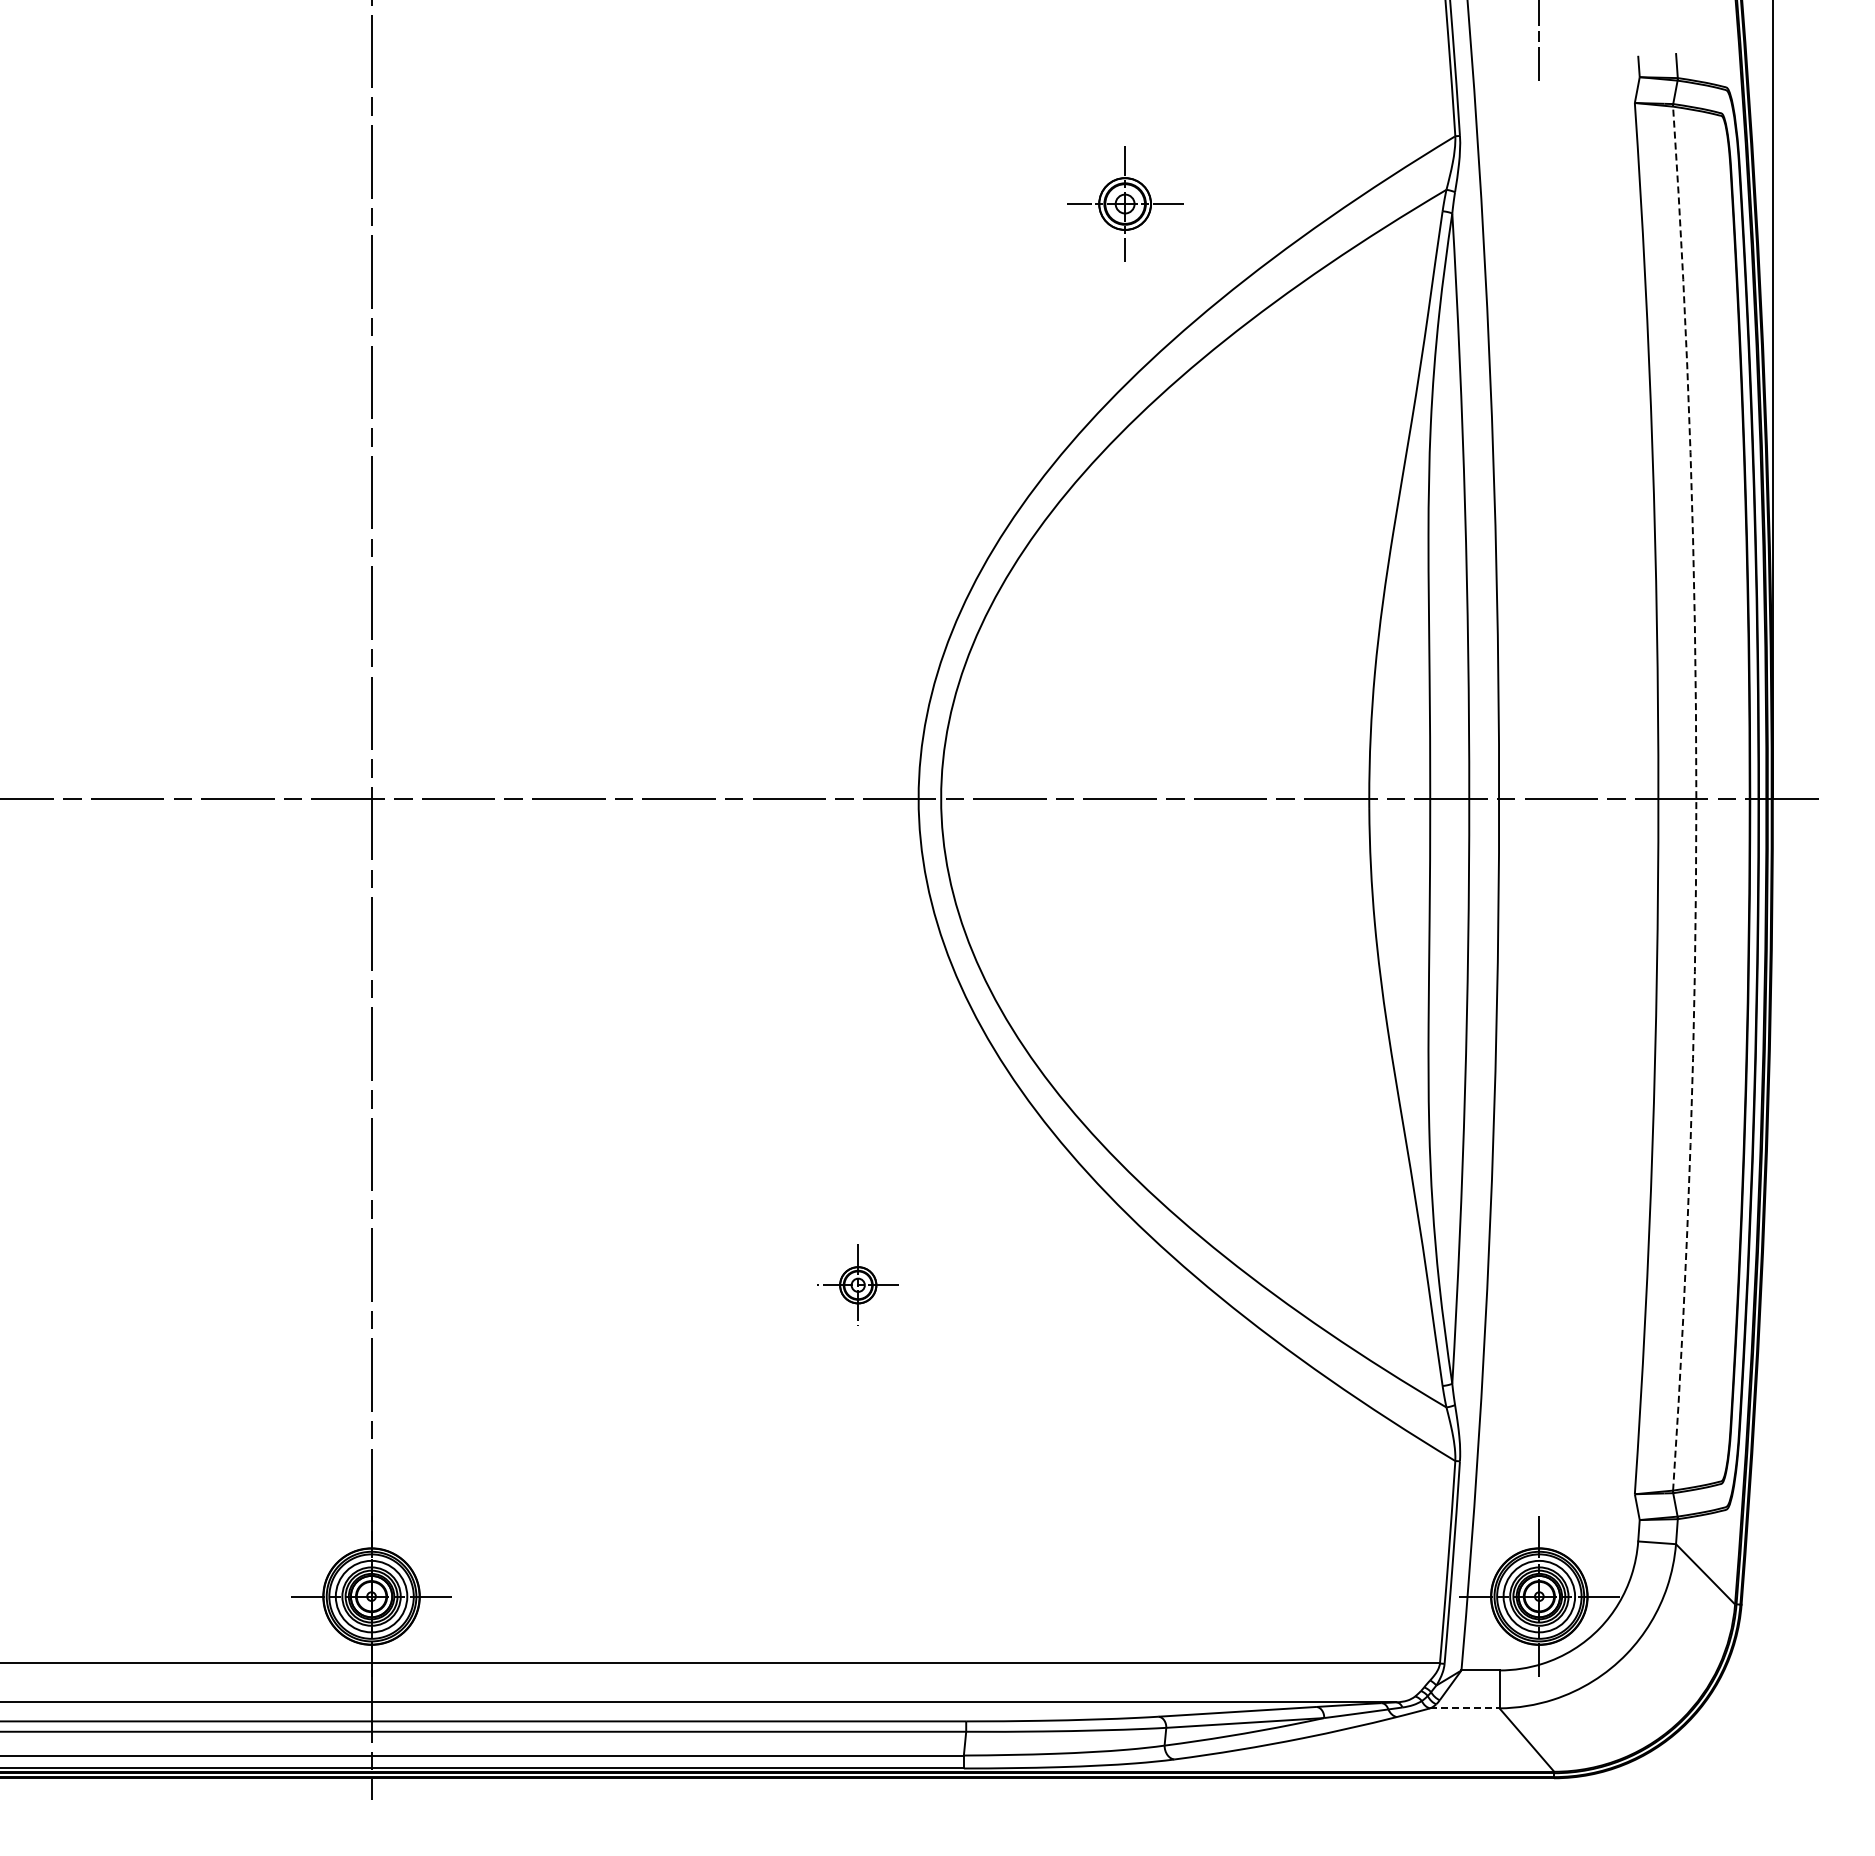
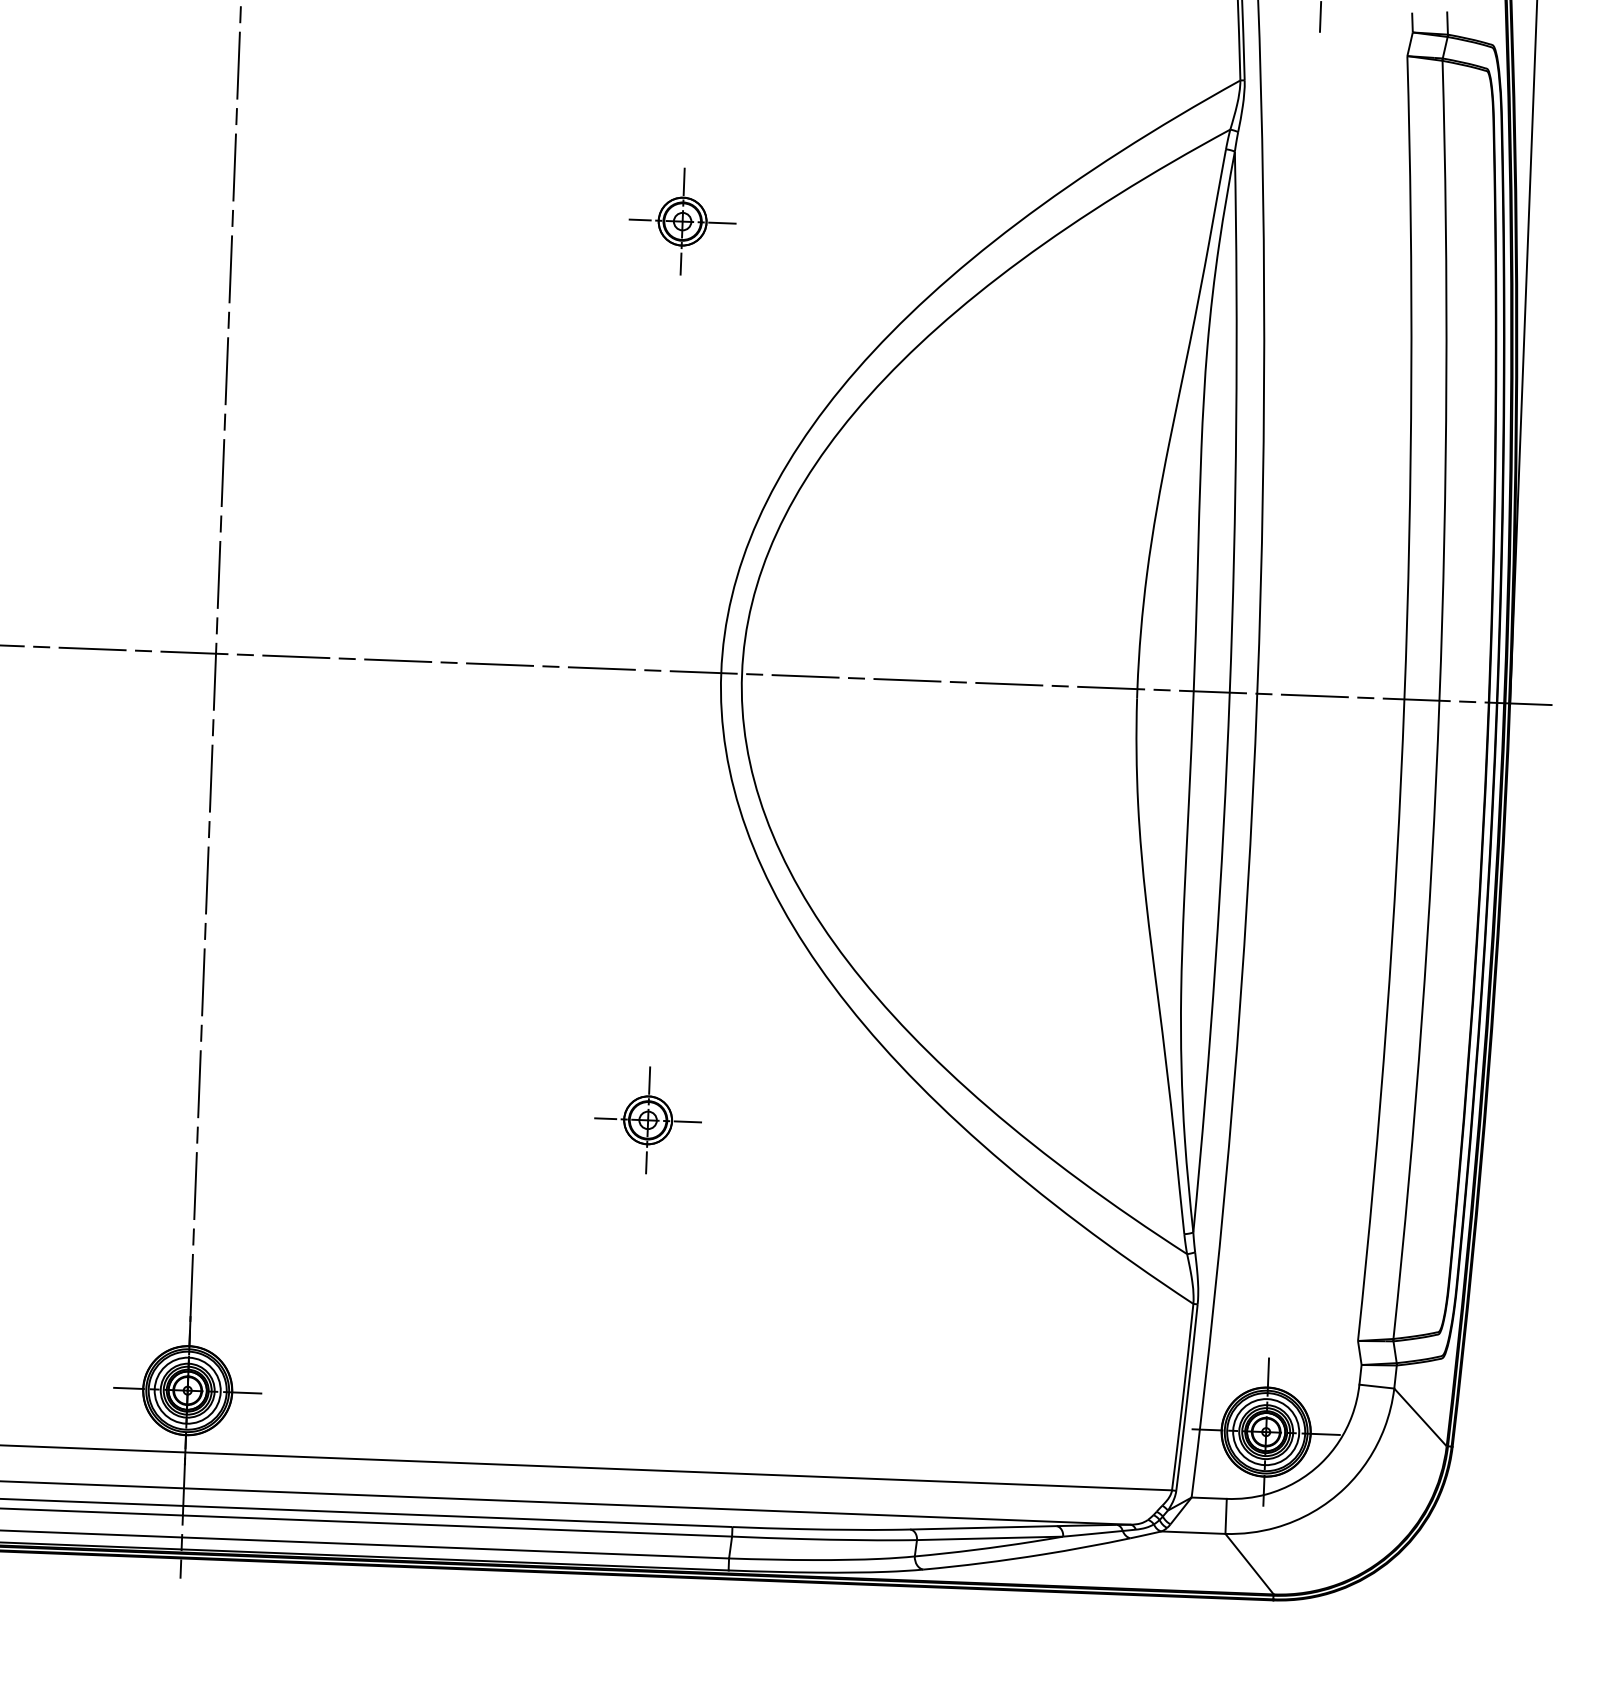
part: (1125, 203) -> (683, 221), moved
arc: (1696, 798) -> (1439, 700), dashed -> solid
part: (858, 1285) -> (648, 1120), size x1.43
line: (1464, 1708) -> (1193, 1532), dashed -> solid

